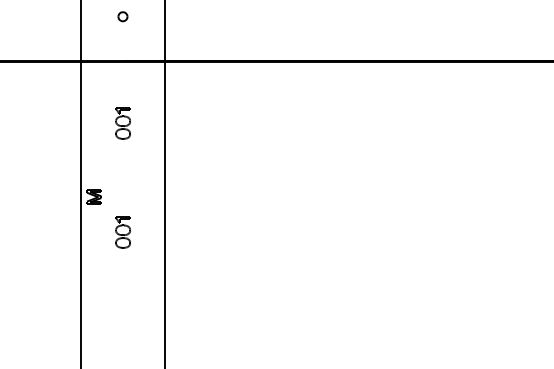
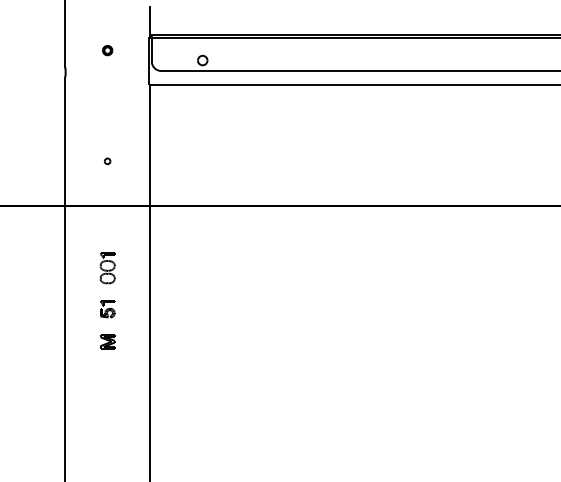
part: (123, 16) -> (107, 161), size x0.62
part: (123, 164) -> (107, 309), added
part: (94, 196) -> (107, 341), moved
part: (123, 232) -> (107, 377), removed

